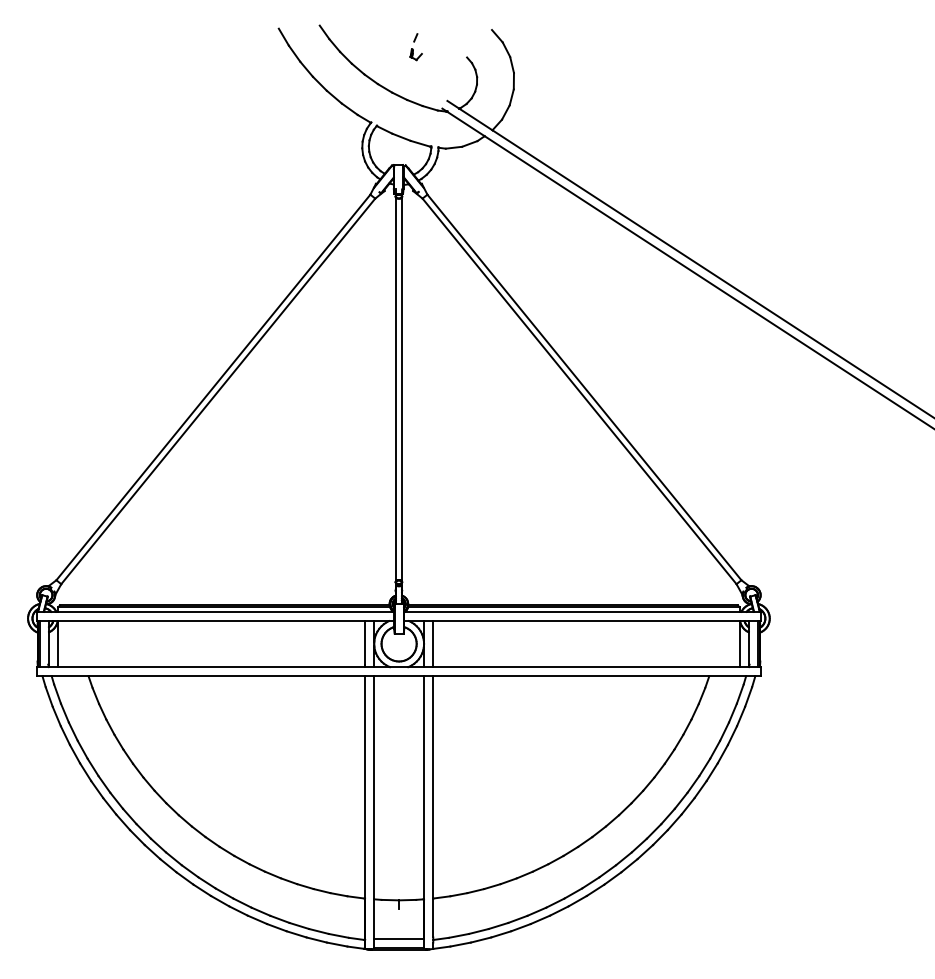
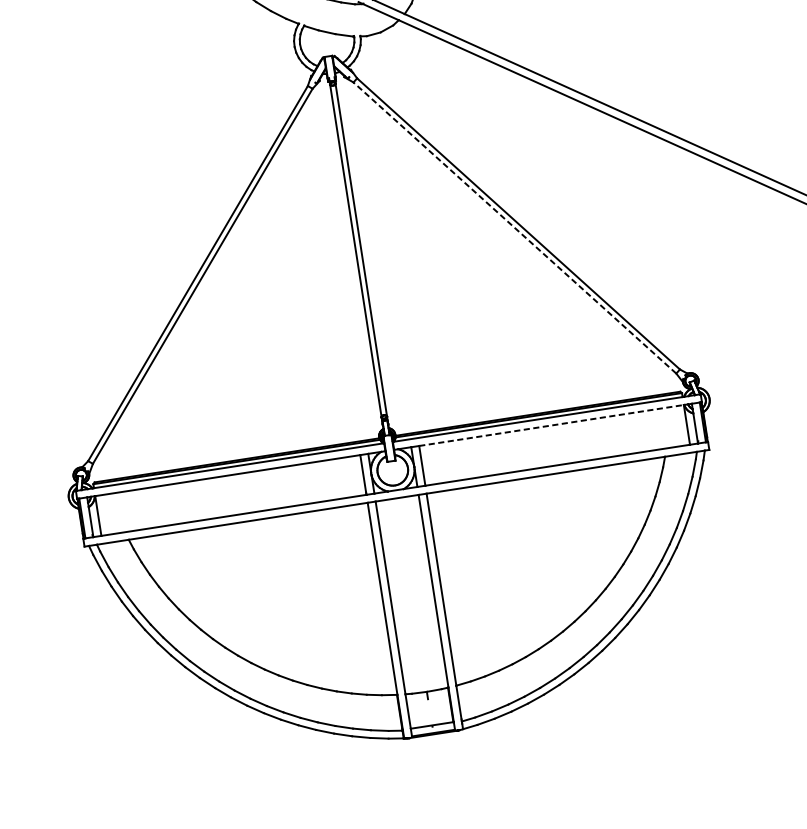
line: (579, 391) -> (514, 228), solid -> dashed
line: (586, 621) -> (551, 425), solid -> dashed

